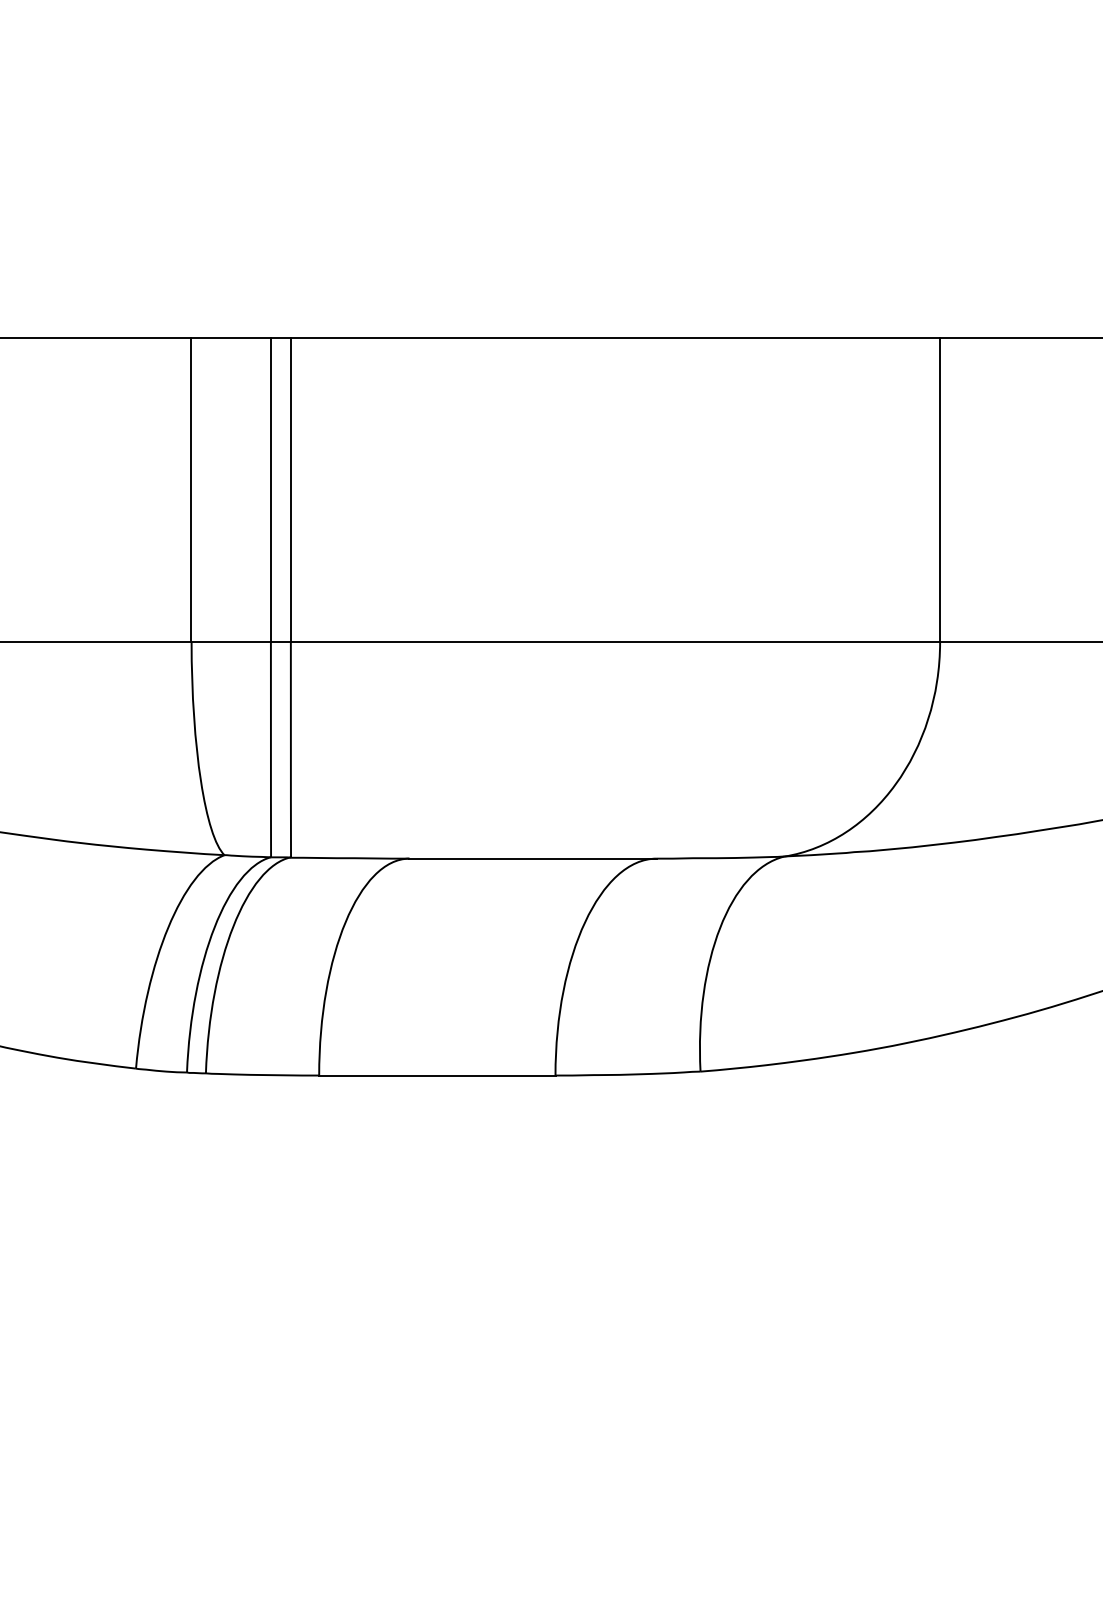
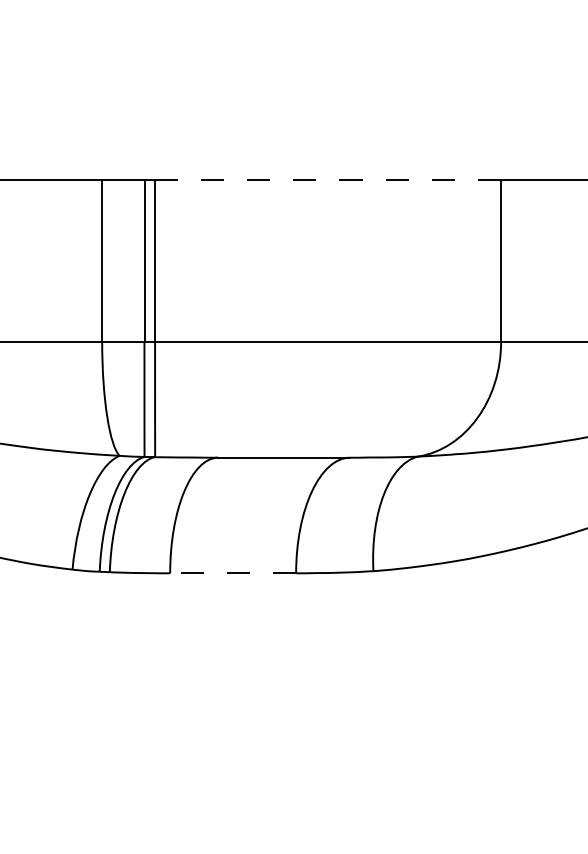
line: (614, 338) -> (327, 180), solid -> dashed
line: (437, 1075) -> (233, 573), solid -> dashed

